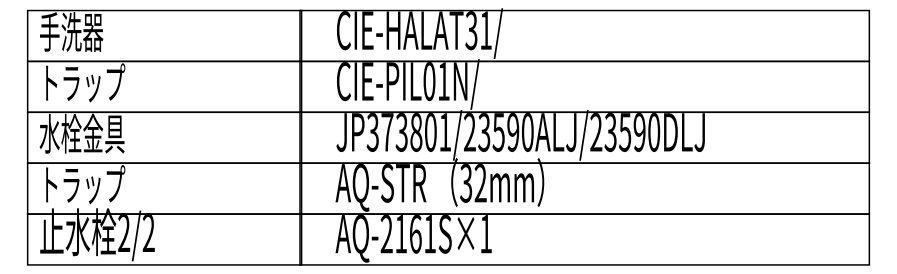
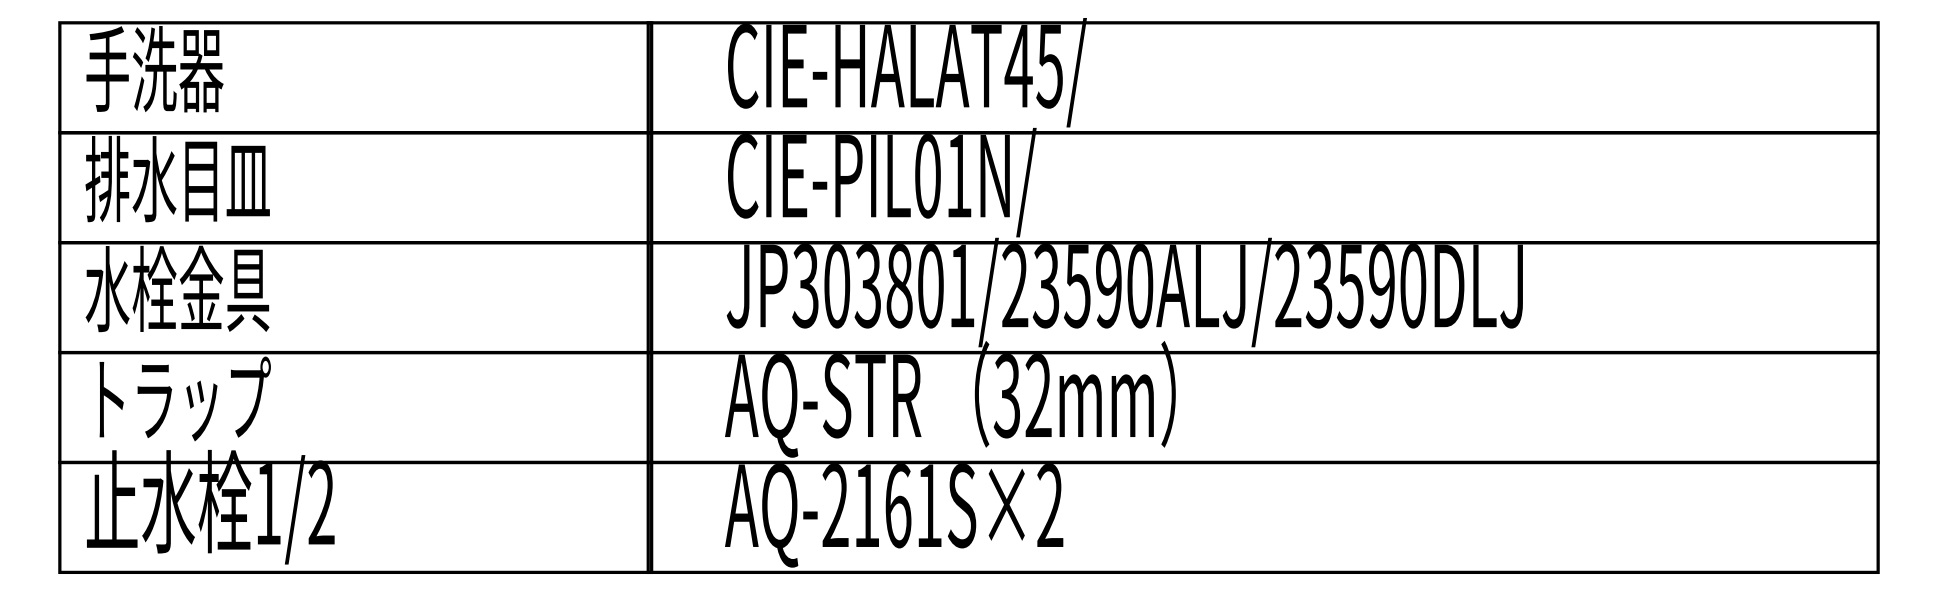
text: (478, 30) -> (1033, 65), CIE-HALAT31/ -> CIE-HALAT45/
text: (82, 82) -> (178, 178), トラップ -> 排水目皿
text: (387, 132) -> (837, 286), JP373801/23590ALJ/23590DLJ -> JP303801/23590ALJ/23590DLJ
text: (124, 233) -> (269, 504), 2/2 -> 1/2
text: (486, 234) -> (1051, 506), AQ-2161S×1 -> AQ-2161S×2

